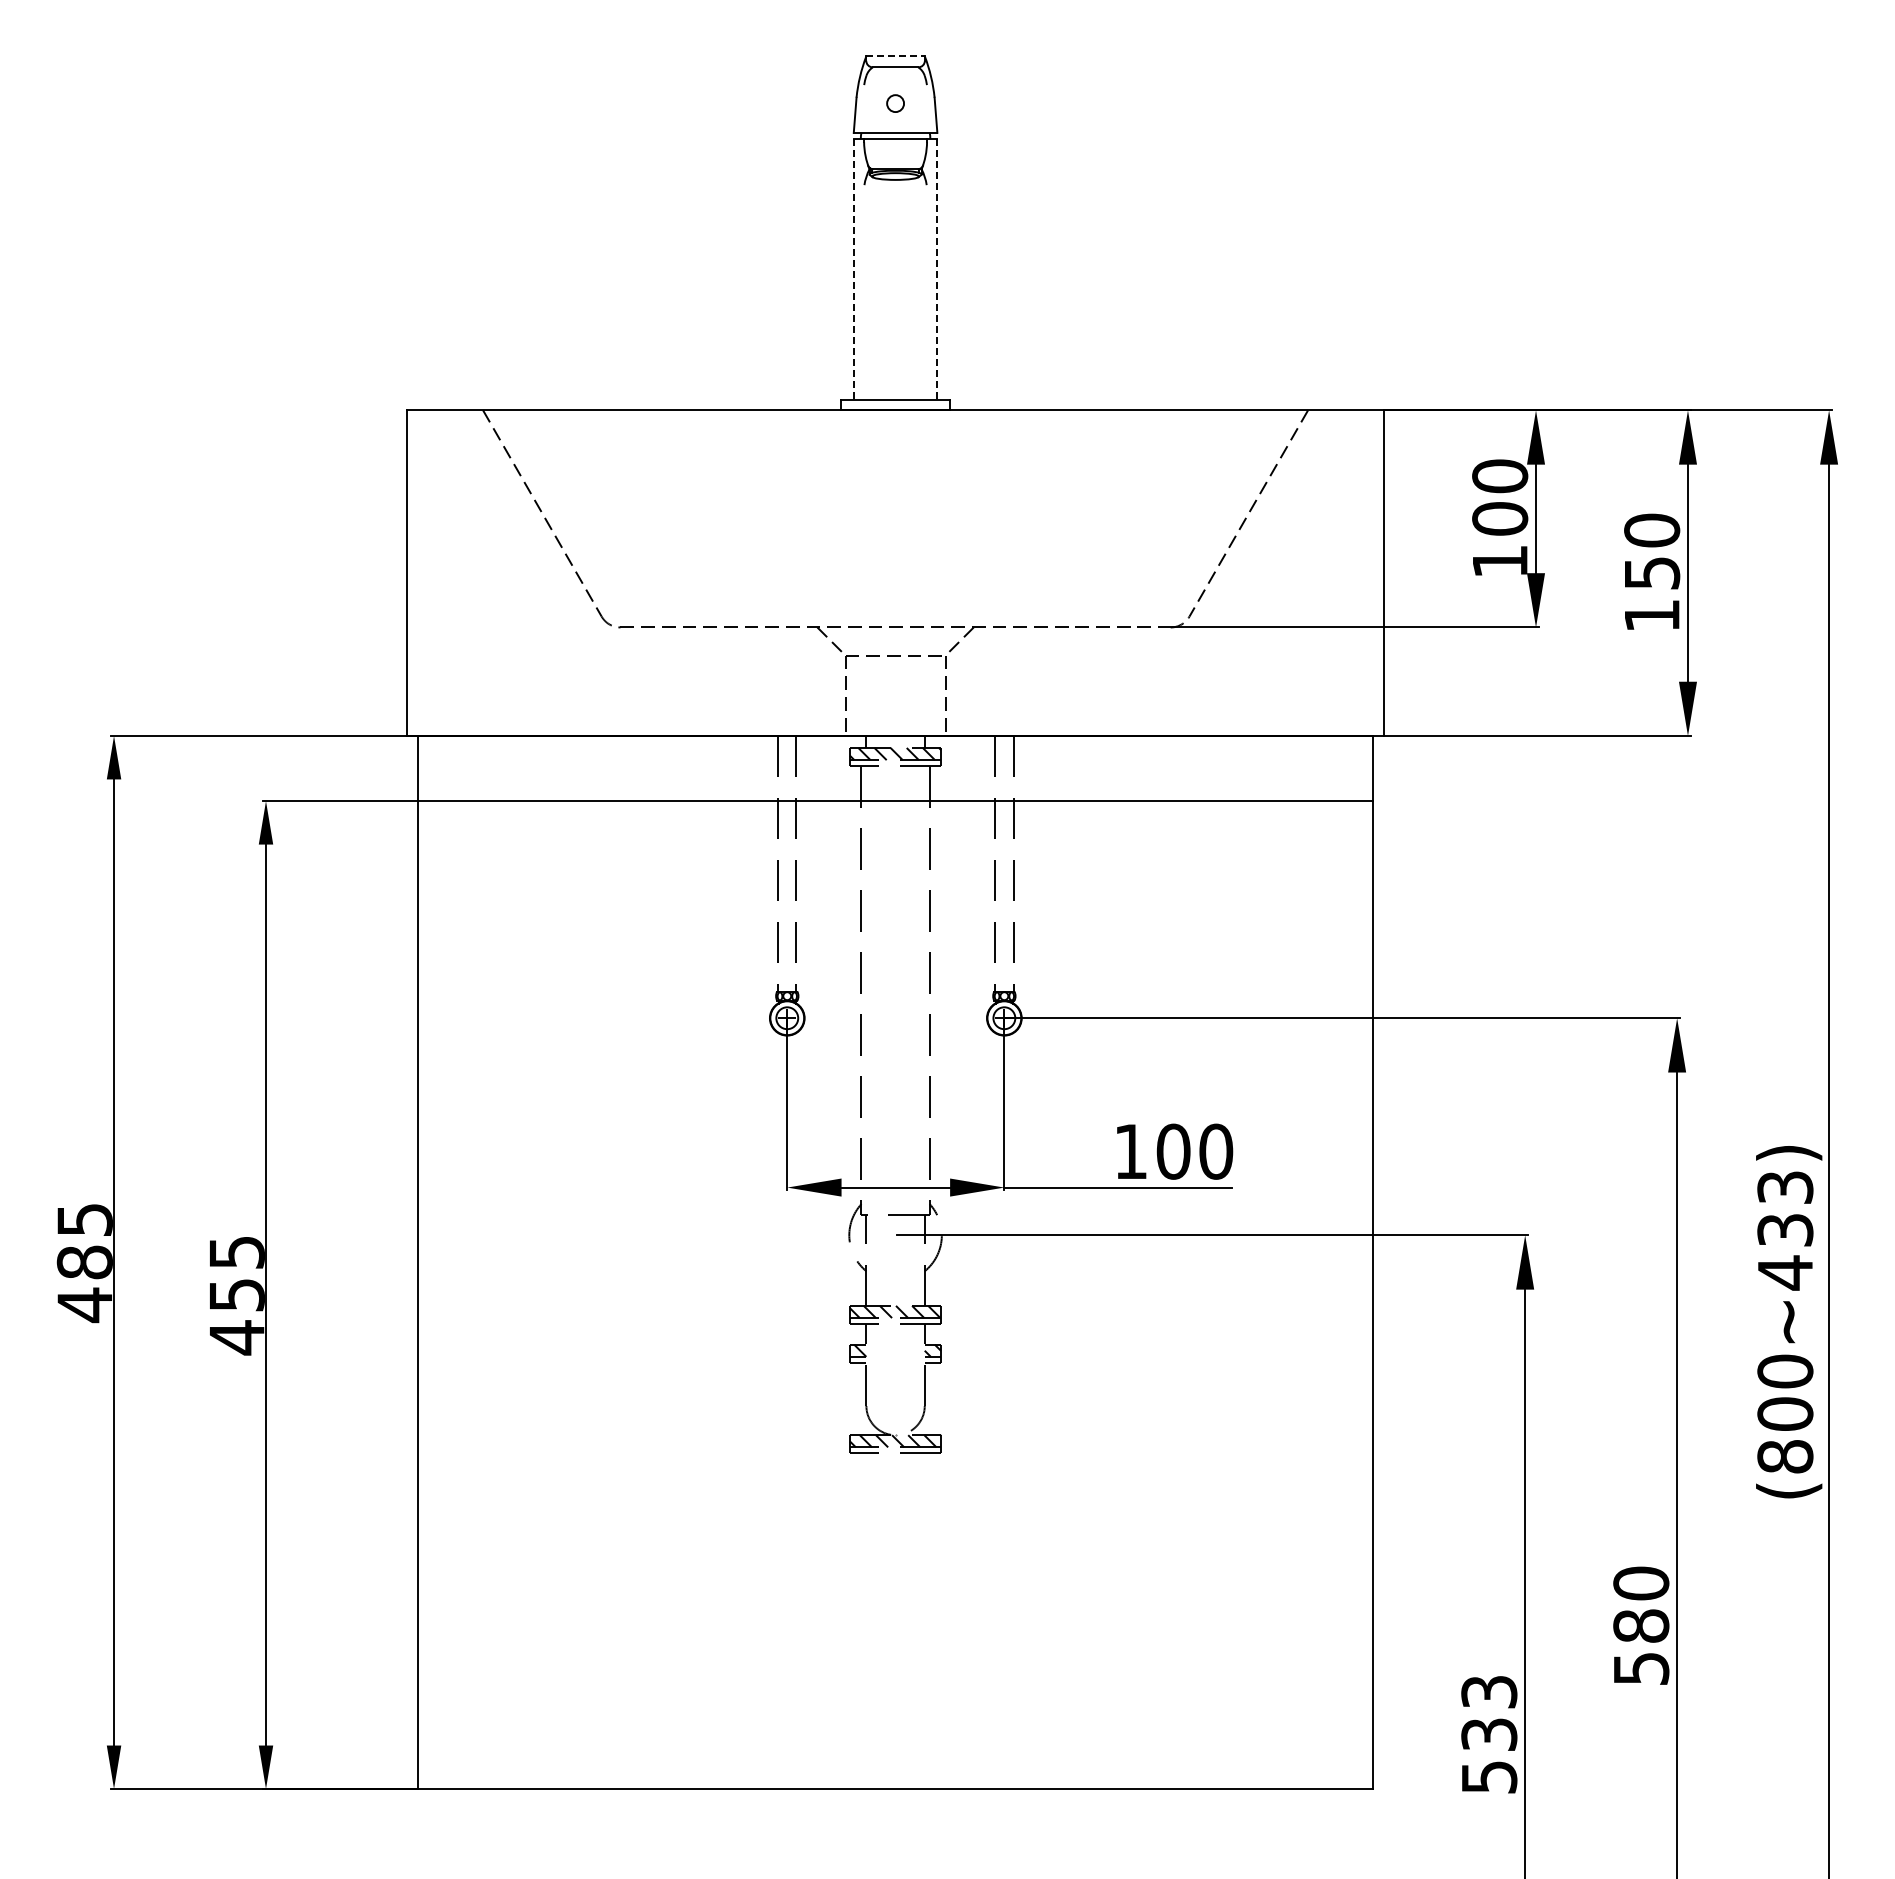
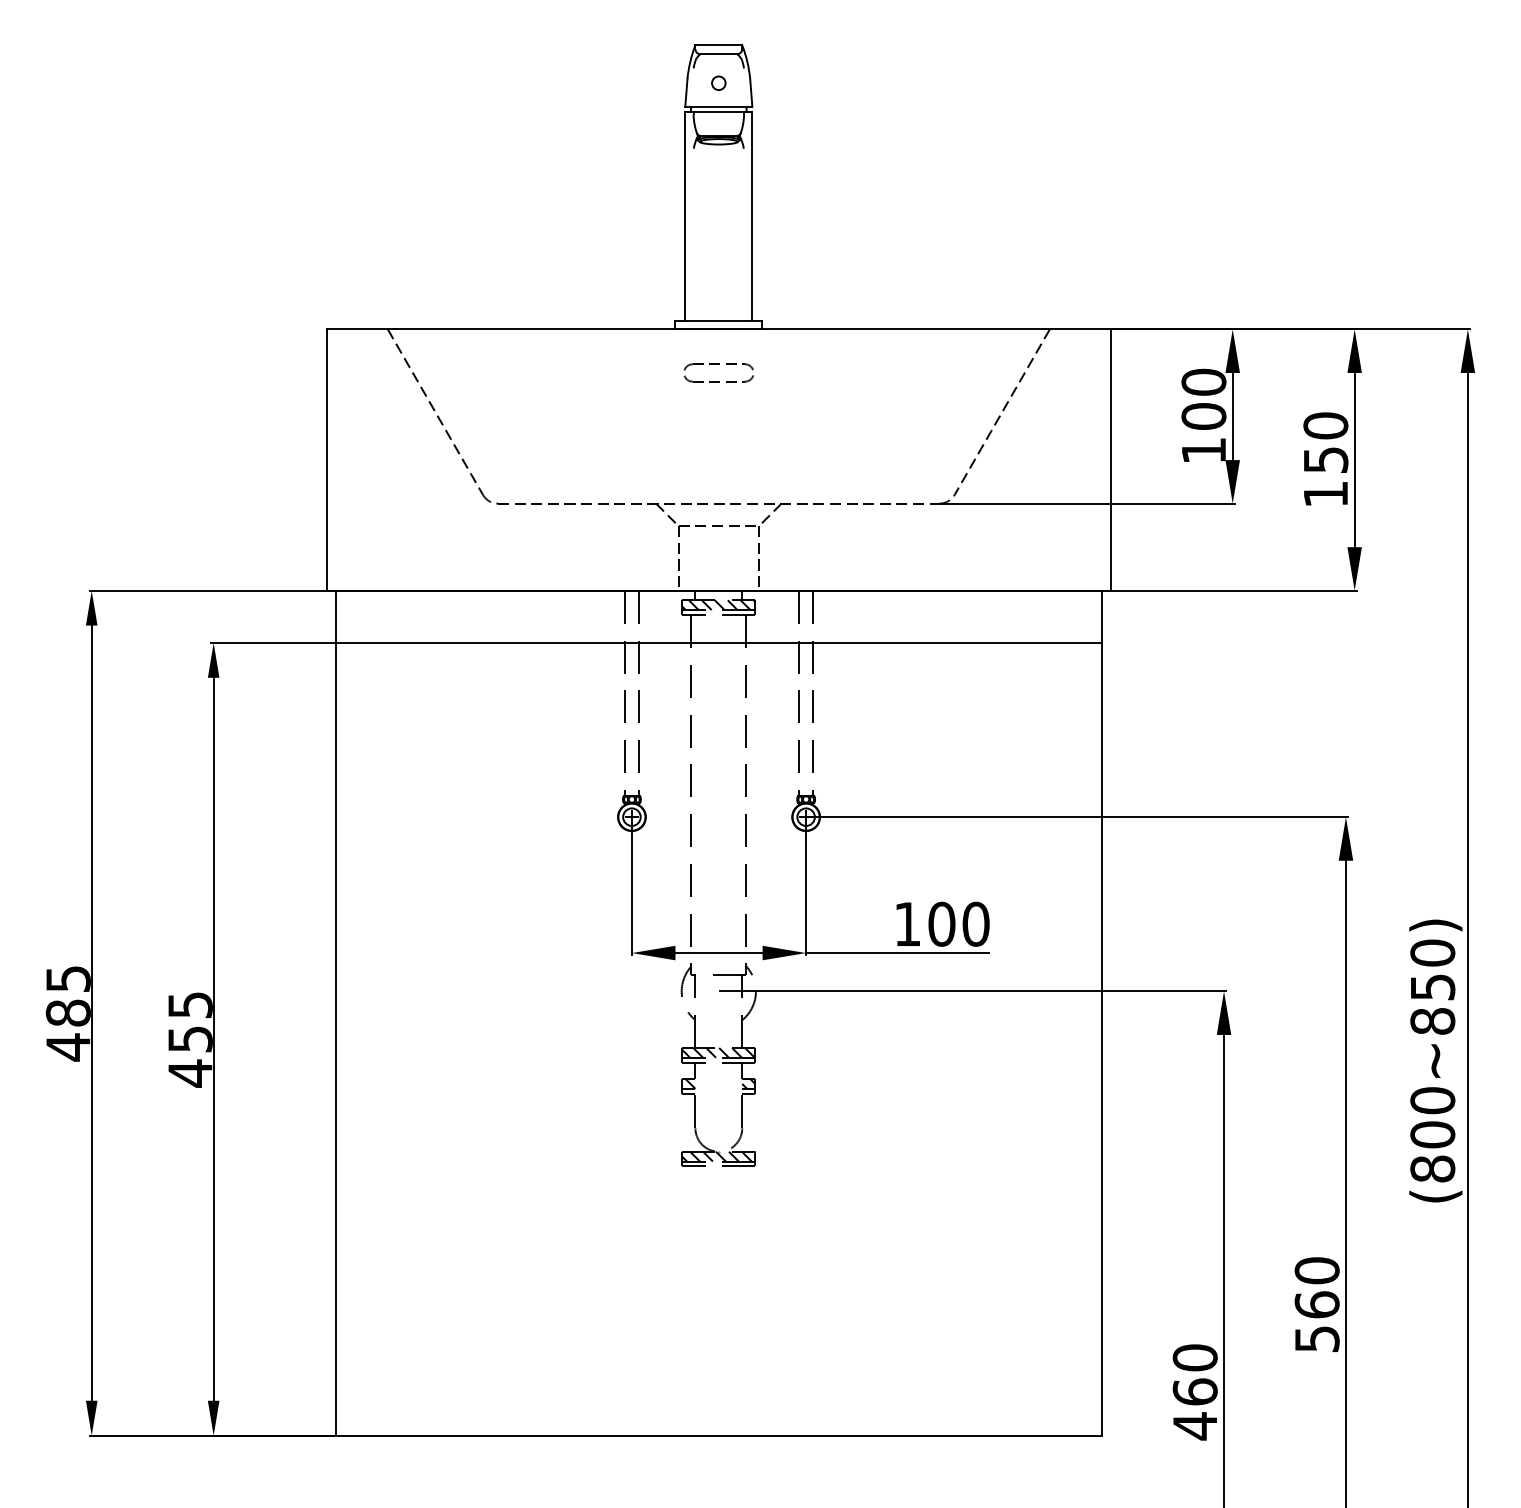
line: (896, 56) -> (719, 45), dashed -> solid
line: (853, 269) -> (685, 216), dashed -> solid
line: (937, 269) -> (752, 216), dashed -> solid
part: (895, 454) -> (718, 364), added
text: (1785, 1230) -> (1432, 987), (800~433) -> (800~850)
text: (1641, 1625) -> (1317, 1304), 580 -> 560
text: (1489, 1735) -> (1195, 1392), 533 -> 460

